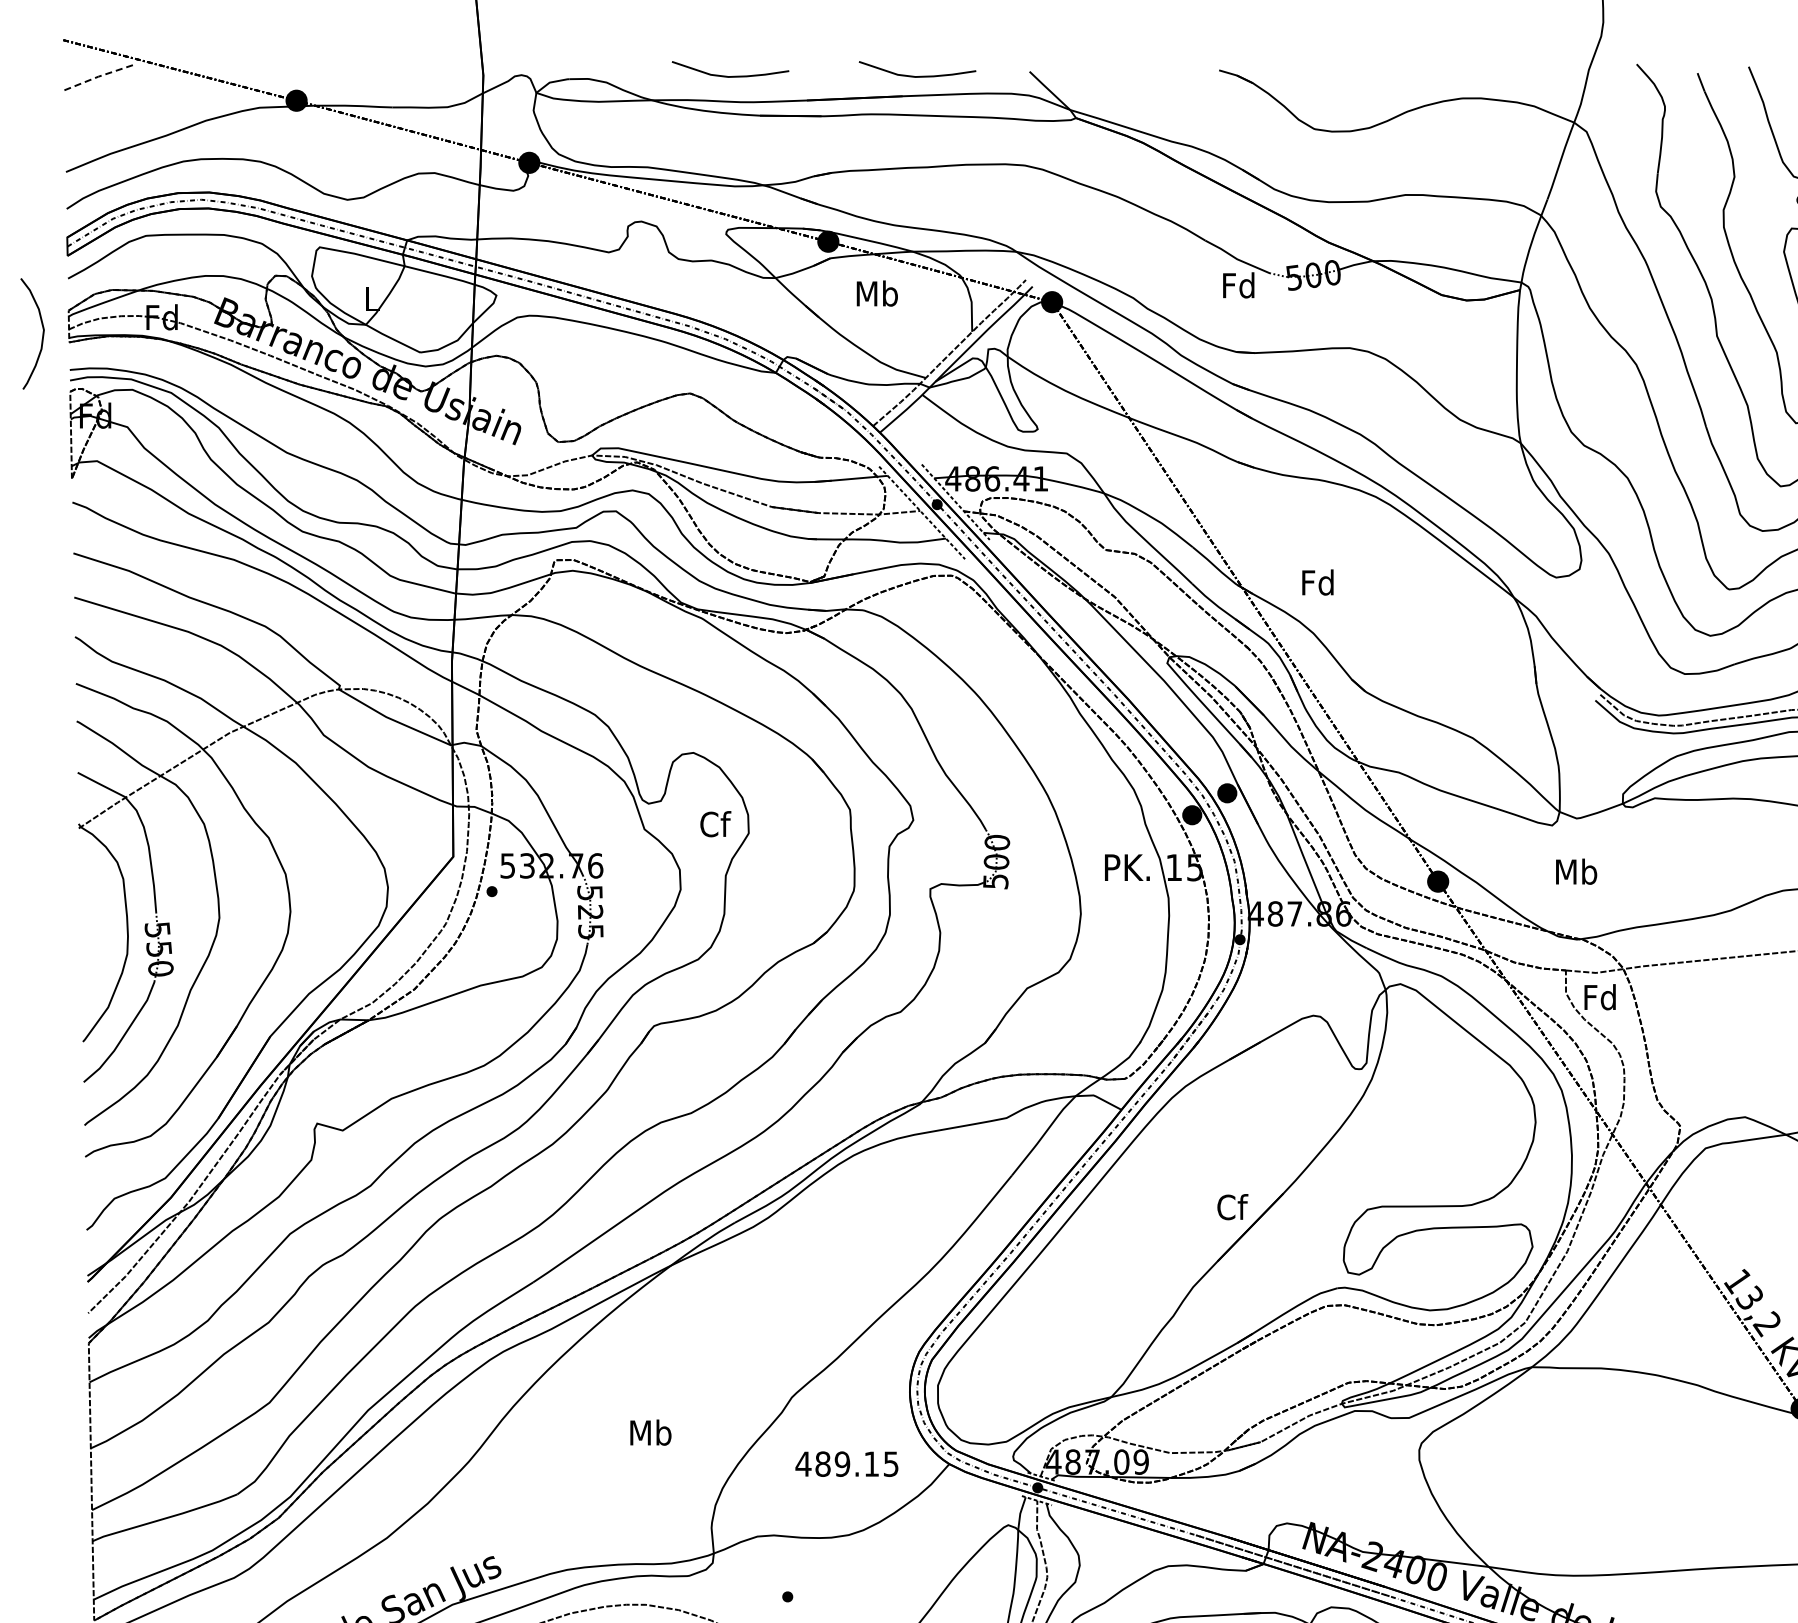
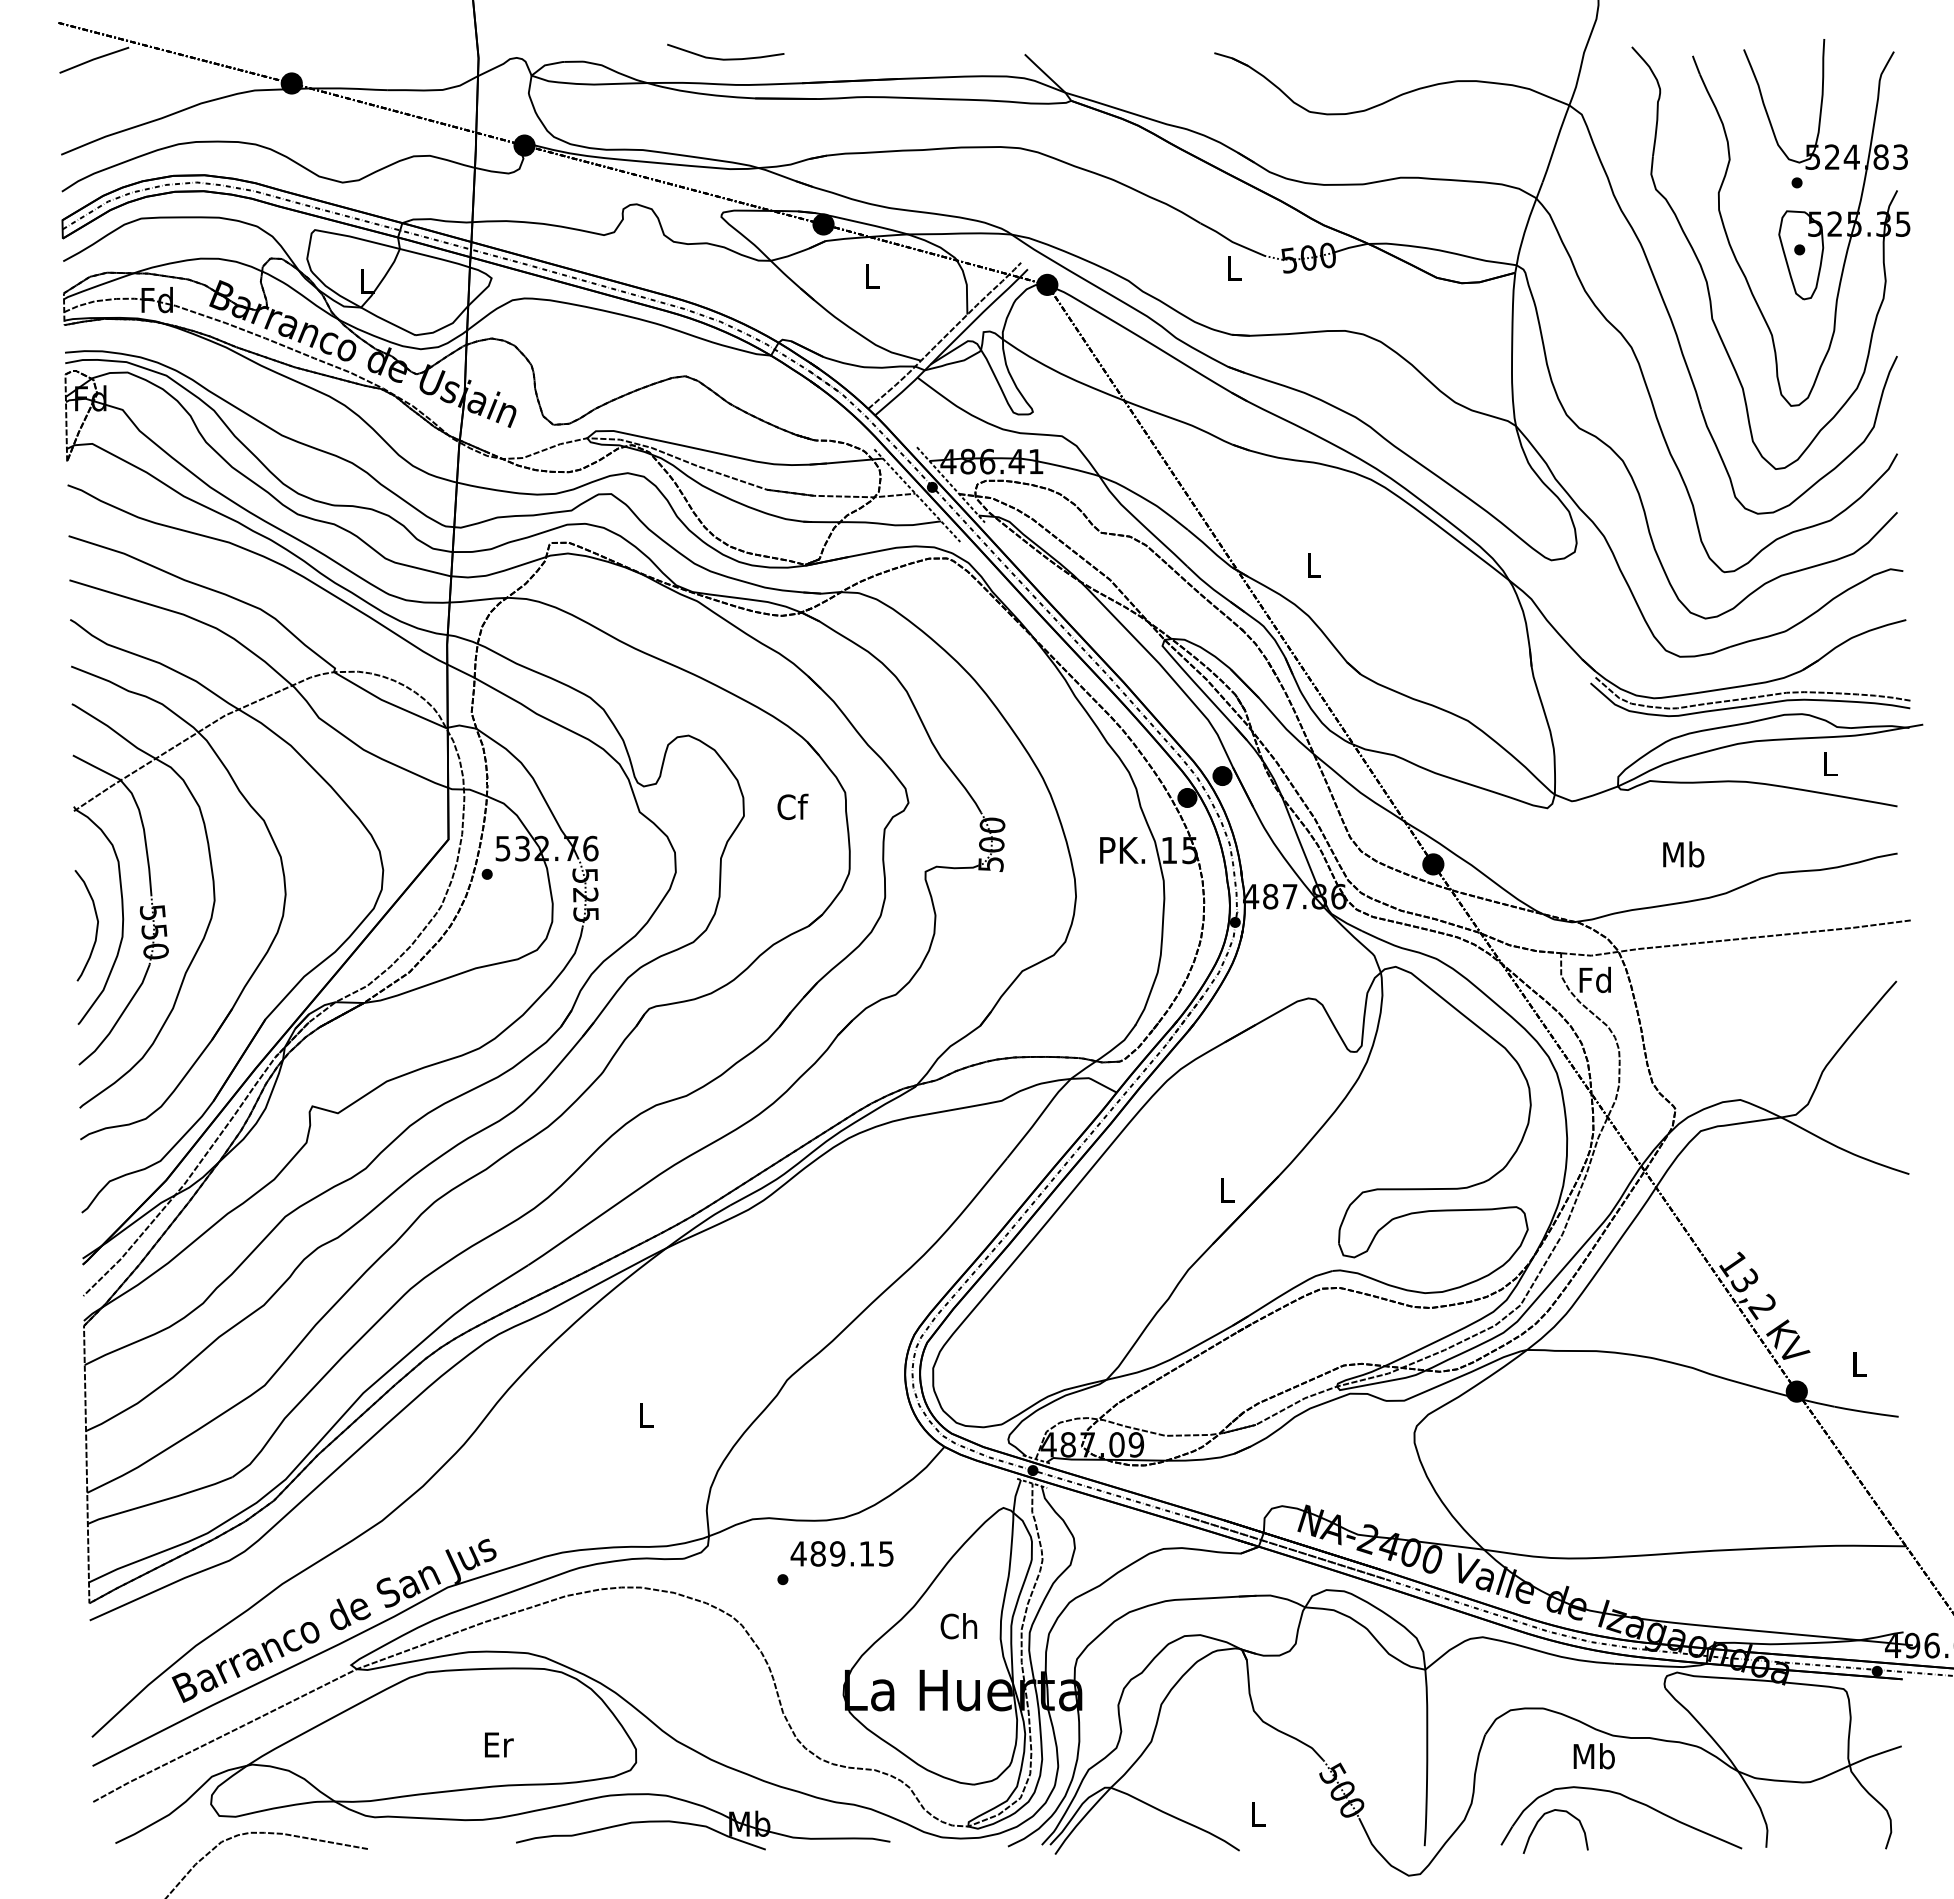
curve: (917, 75) -> (912, 58), removed
line: (98, 76) -> (93, 59), dashed -> solid
text: (1238, 285) -> (1233, 268), Fd -> L
text: (877, 293) -> (872, 276), Mb -> L
curve: (42, 333) -> (96, 925), moved
text: (1317, 582) -> (1312, 565), Fd -> L
text: (715, 823) -> (792, 806), moved
text: (1576, 871) -> (1683, 854), moved
text: (1232, 1206) -> (1227, 1189), Cf -> L
text: (650, 1432) -> (645, 1415), Mb -> L
text: (846, 1463) -> (841, 1553), moved

